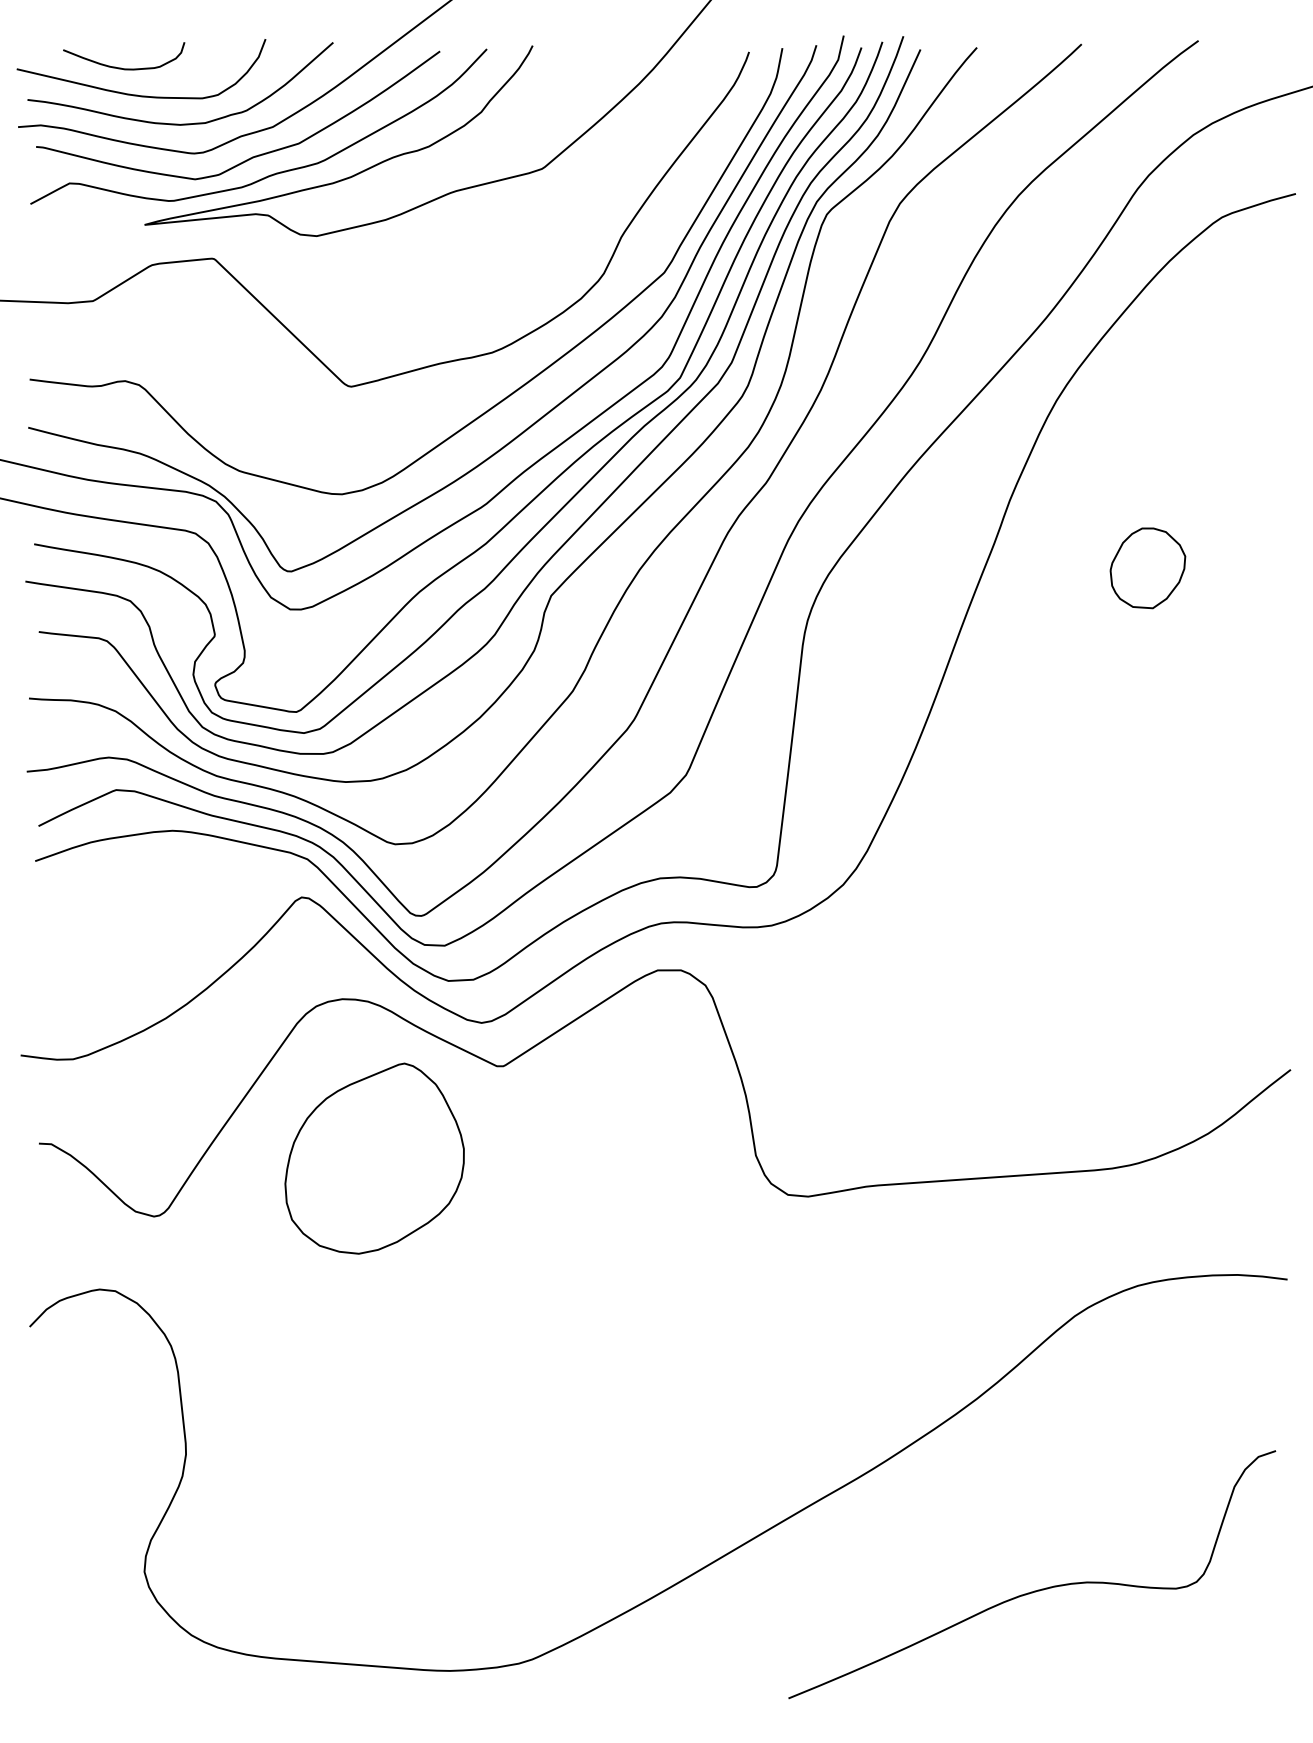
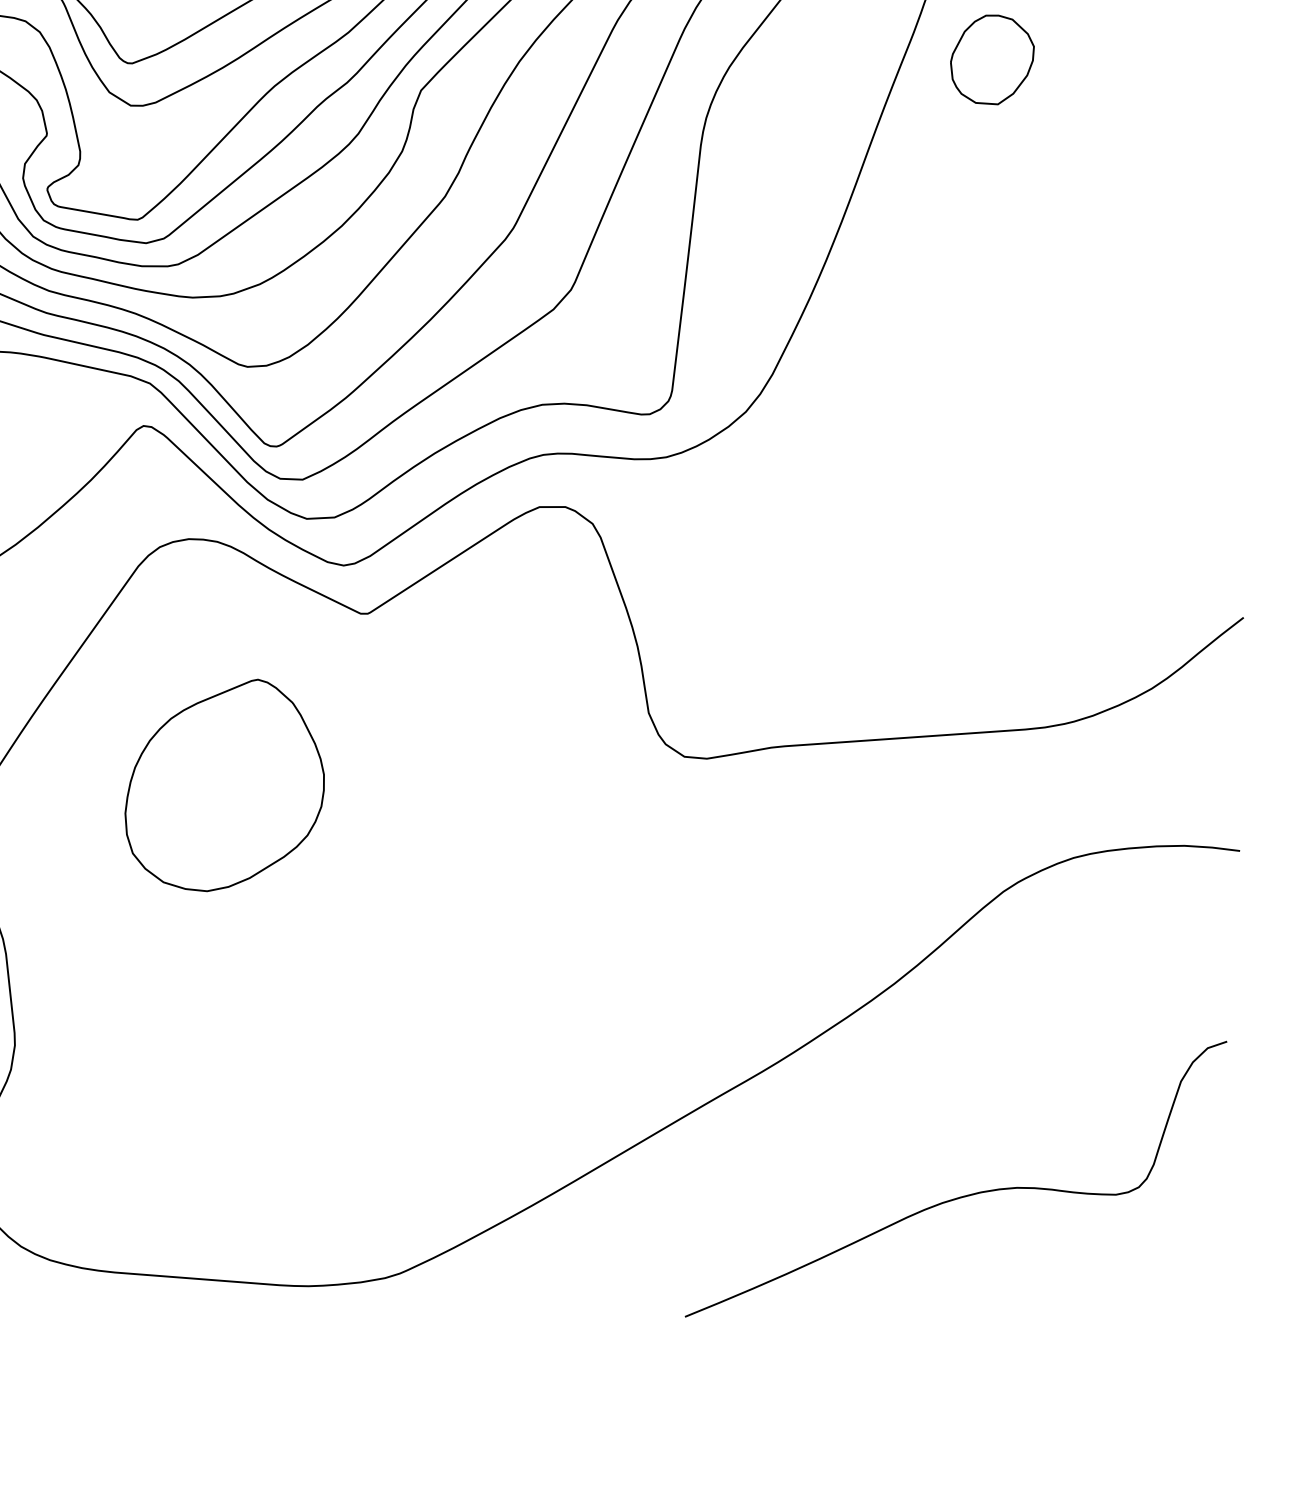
part: (1147, 568) -> (991, 60), moved
part: (374, 1158) -> (224, 785), moved

